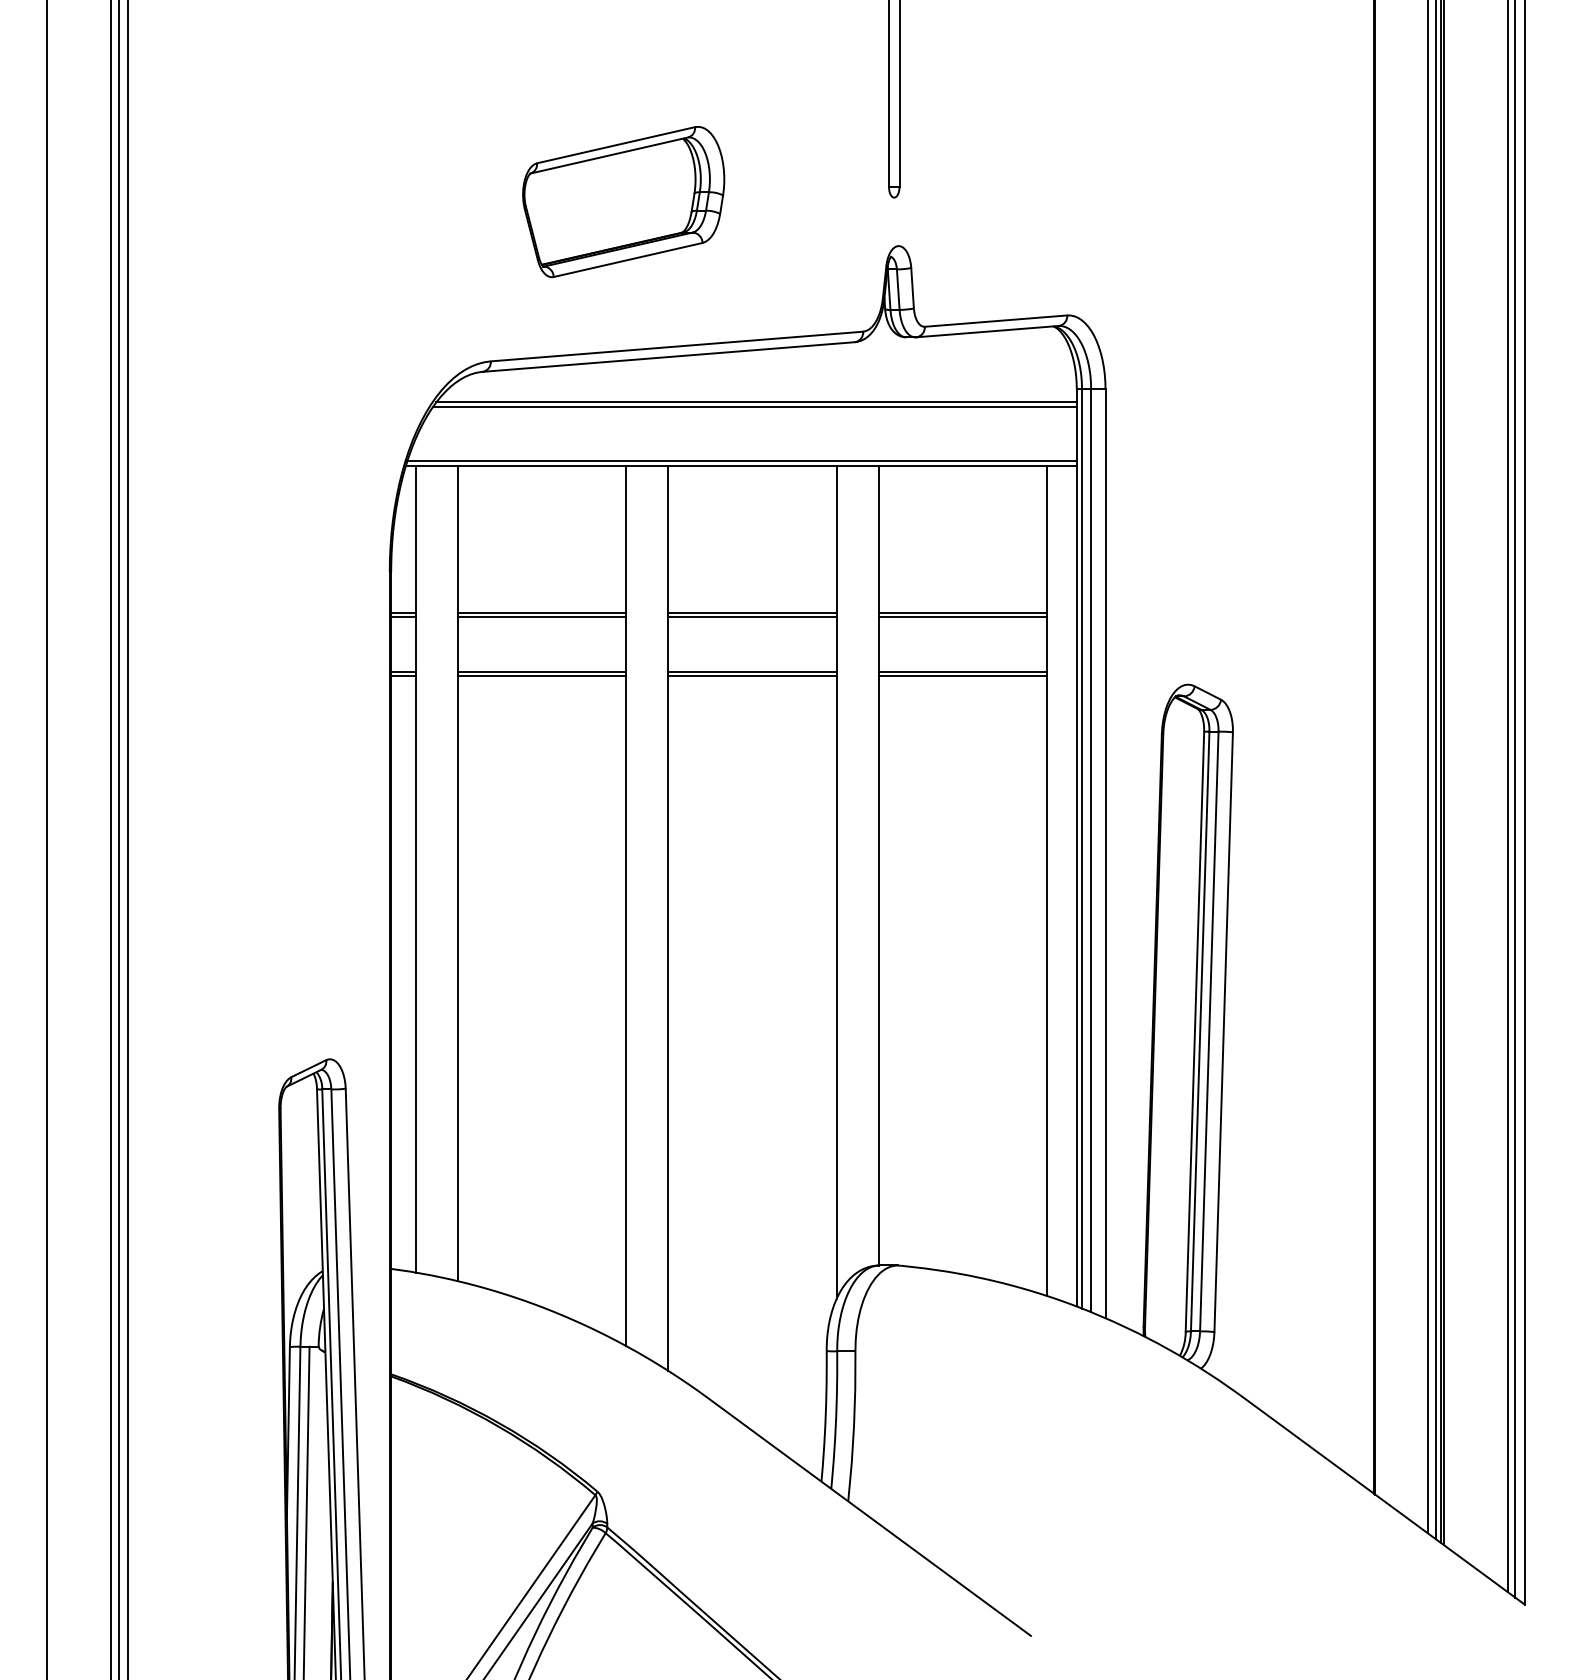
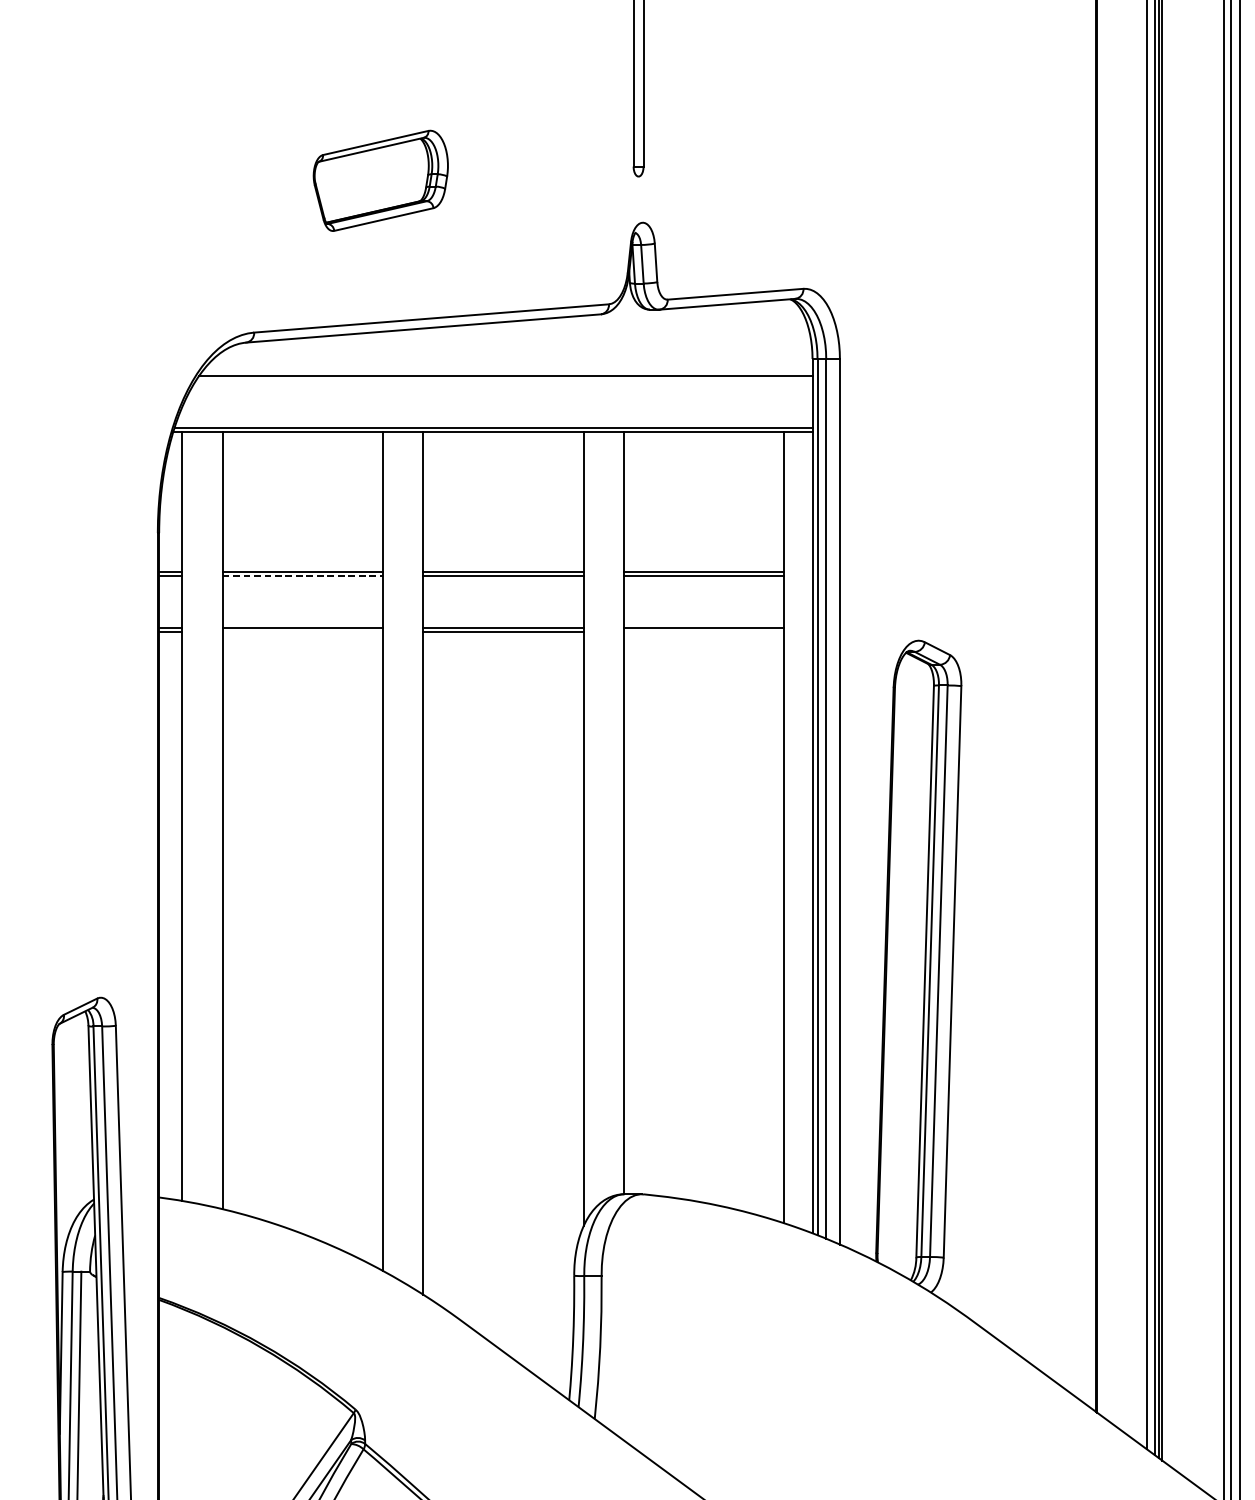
part: (623, 202) -> (380, 181), size x0.7
line: (756, 402) -> (507, 371), removed
line: (542, 617) -> (303, 576), solid -> dashed
line: (541, 676) -> (302, 632), removed
line: (962, 676) -> (703, 632), removed

